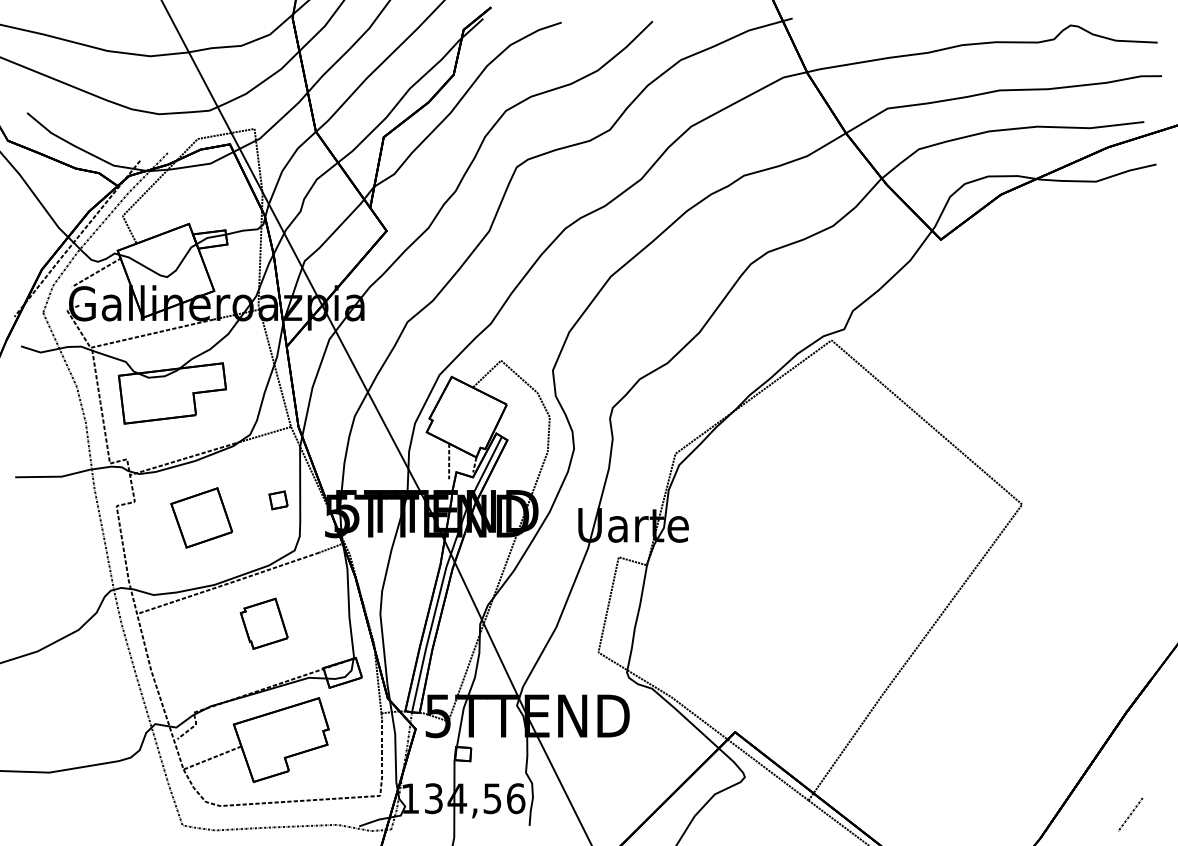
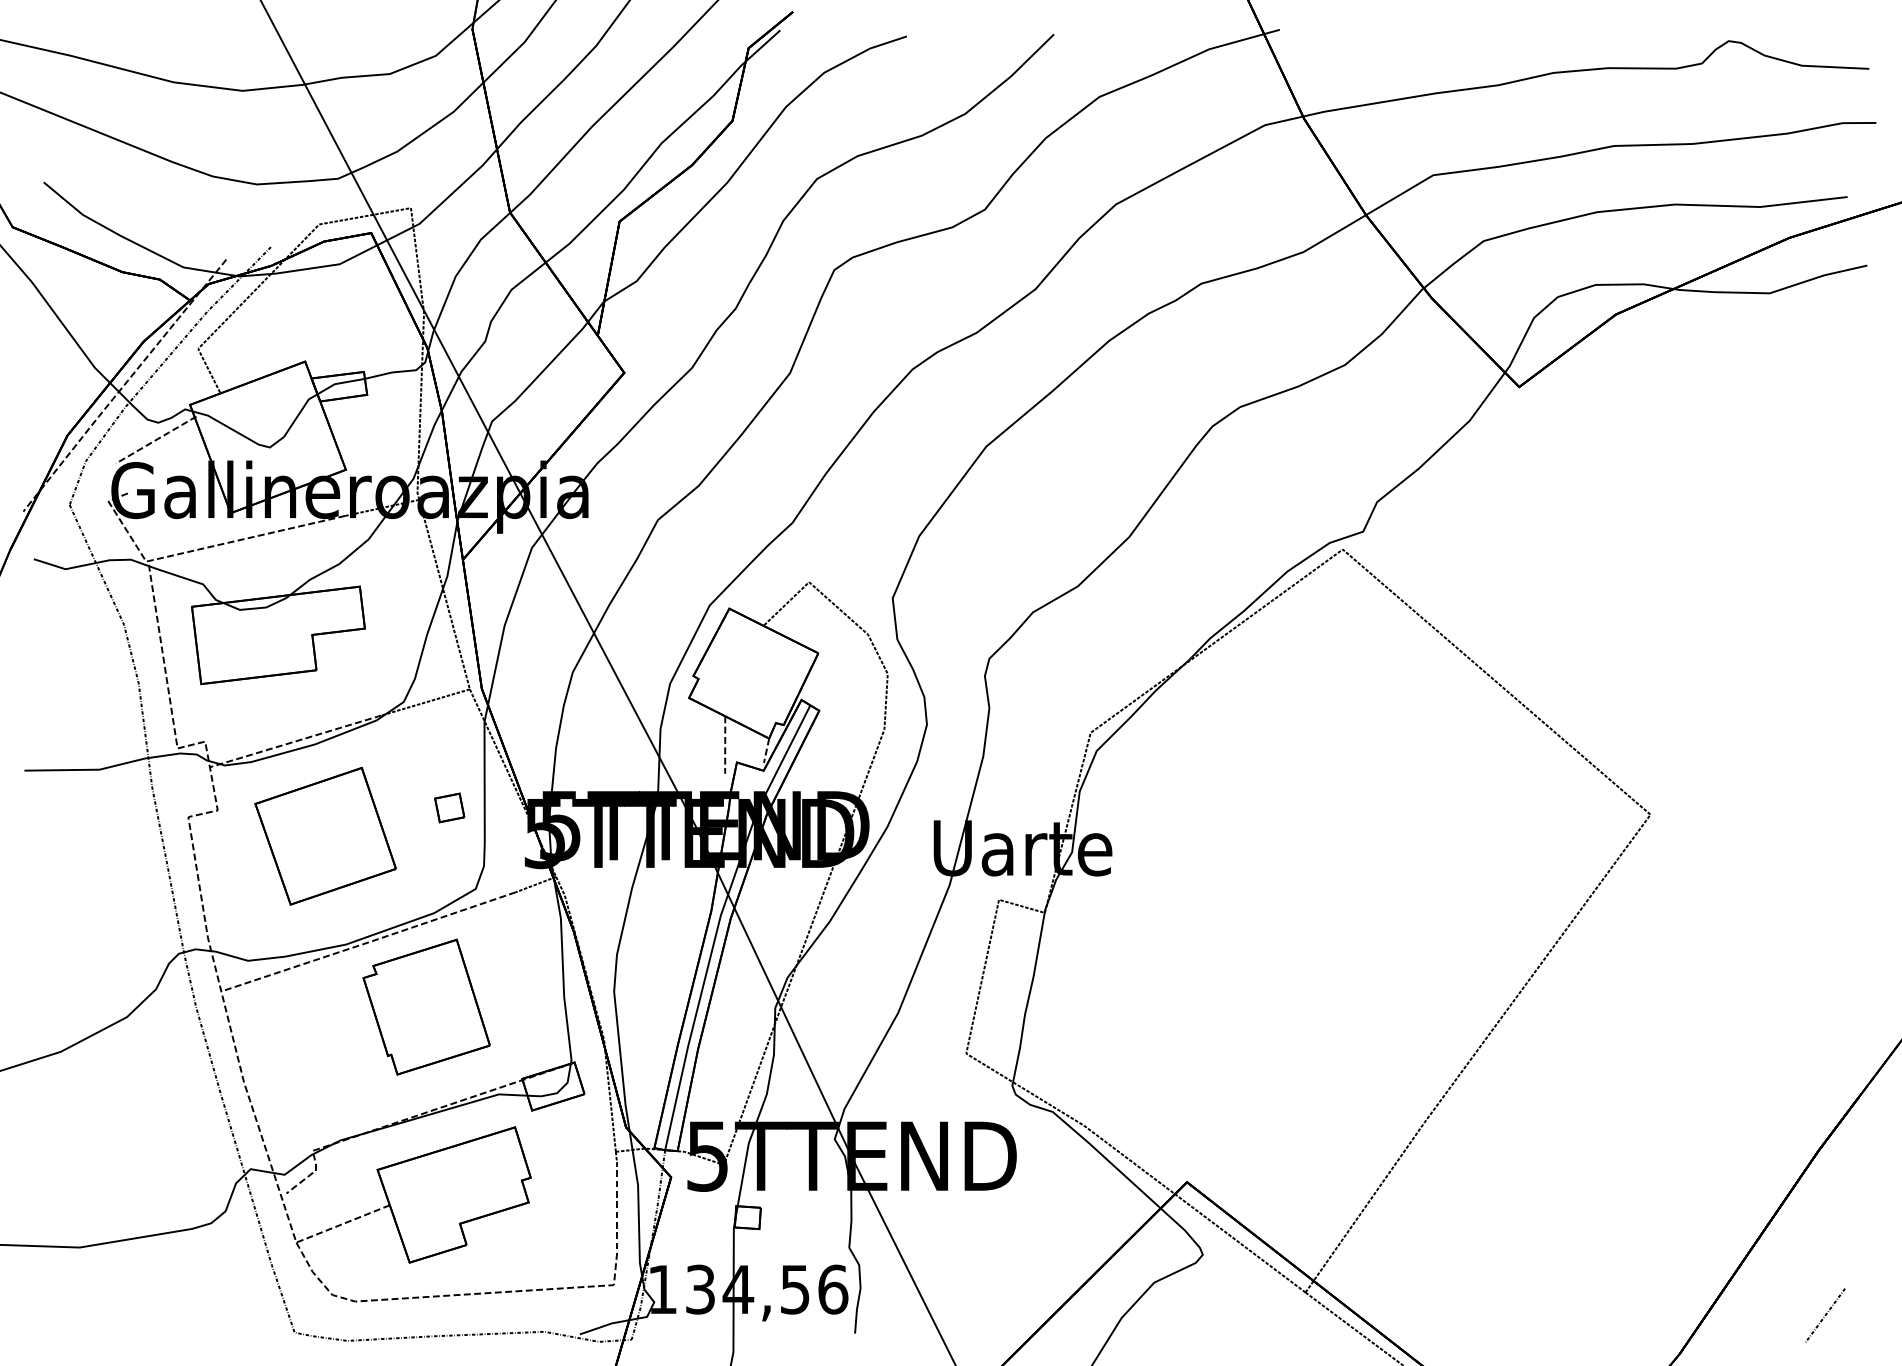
part: (201, 517) -> (325, 835), size x1.43
part: (264, 623) -> (427, 1006), size x1.67

